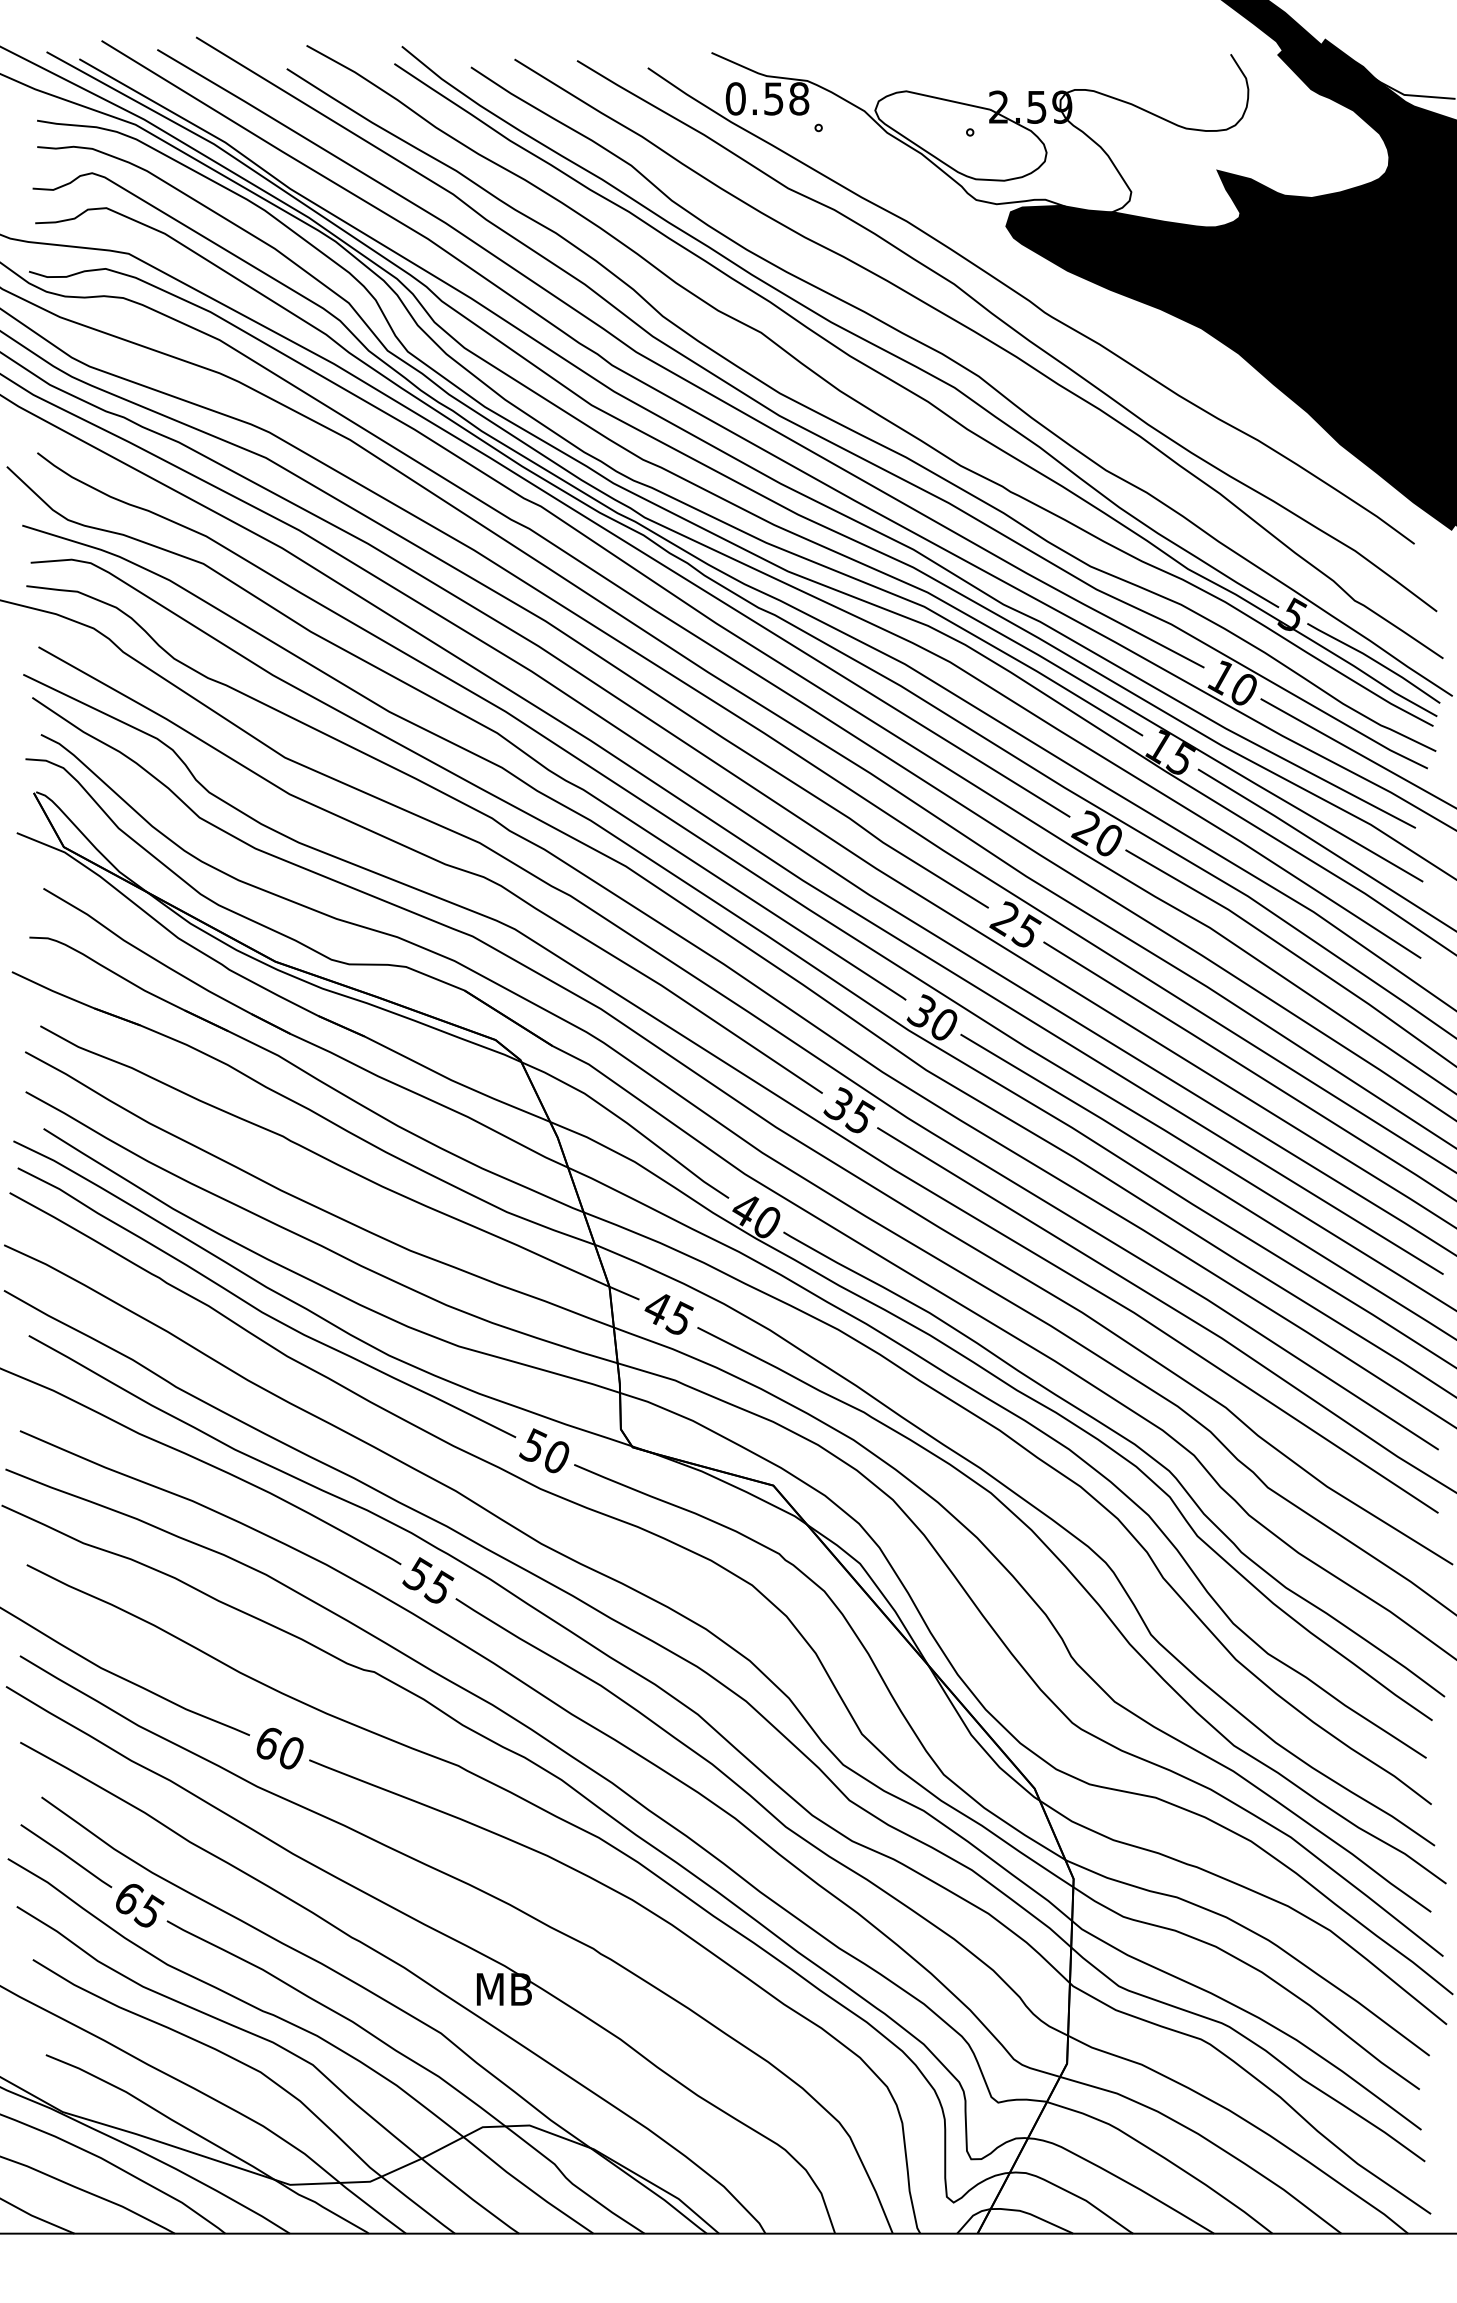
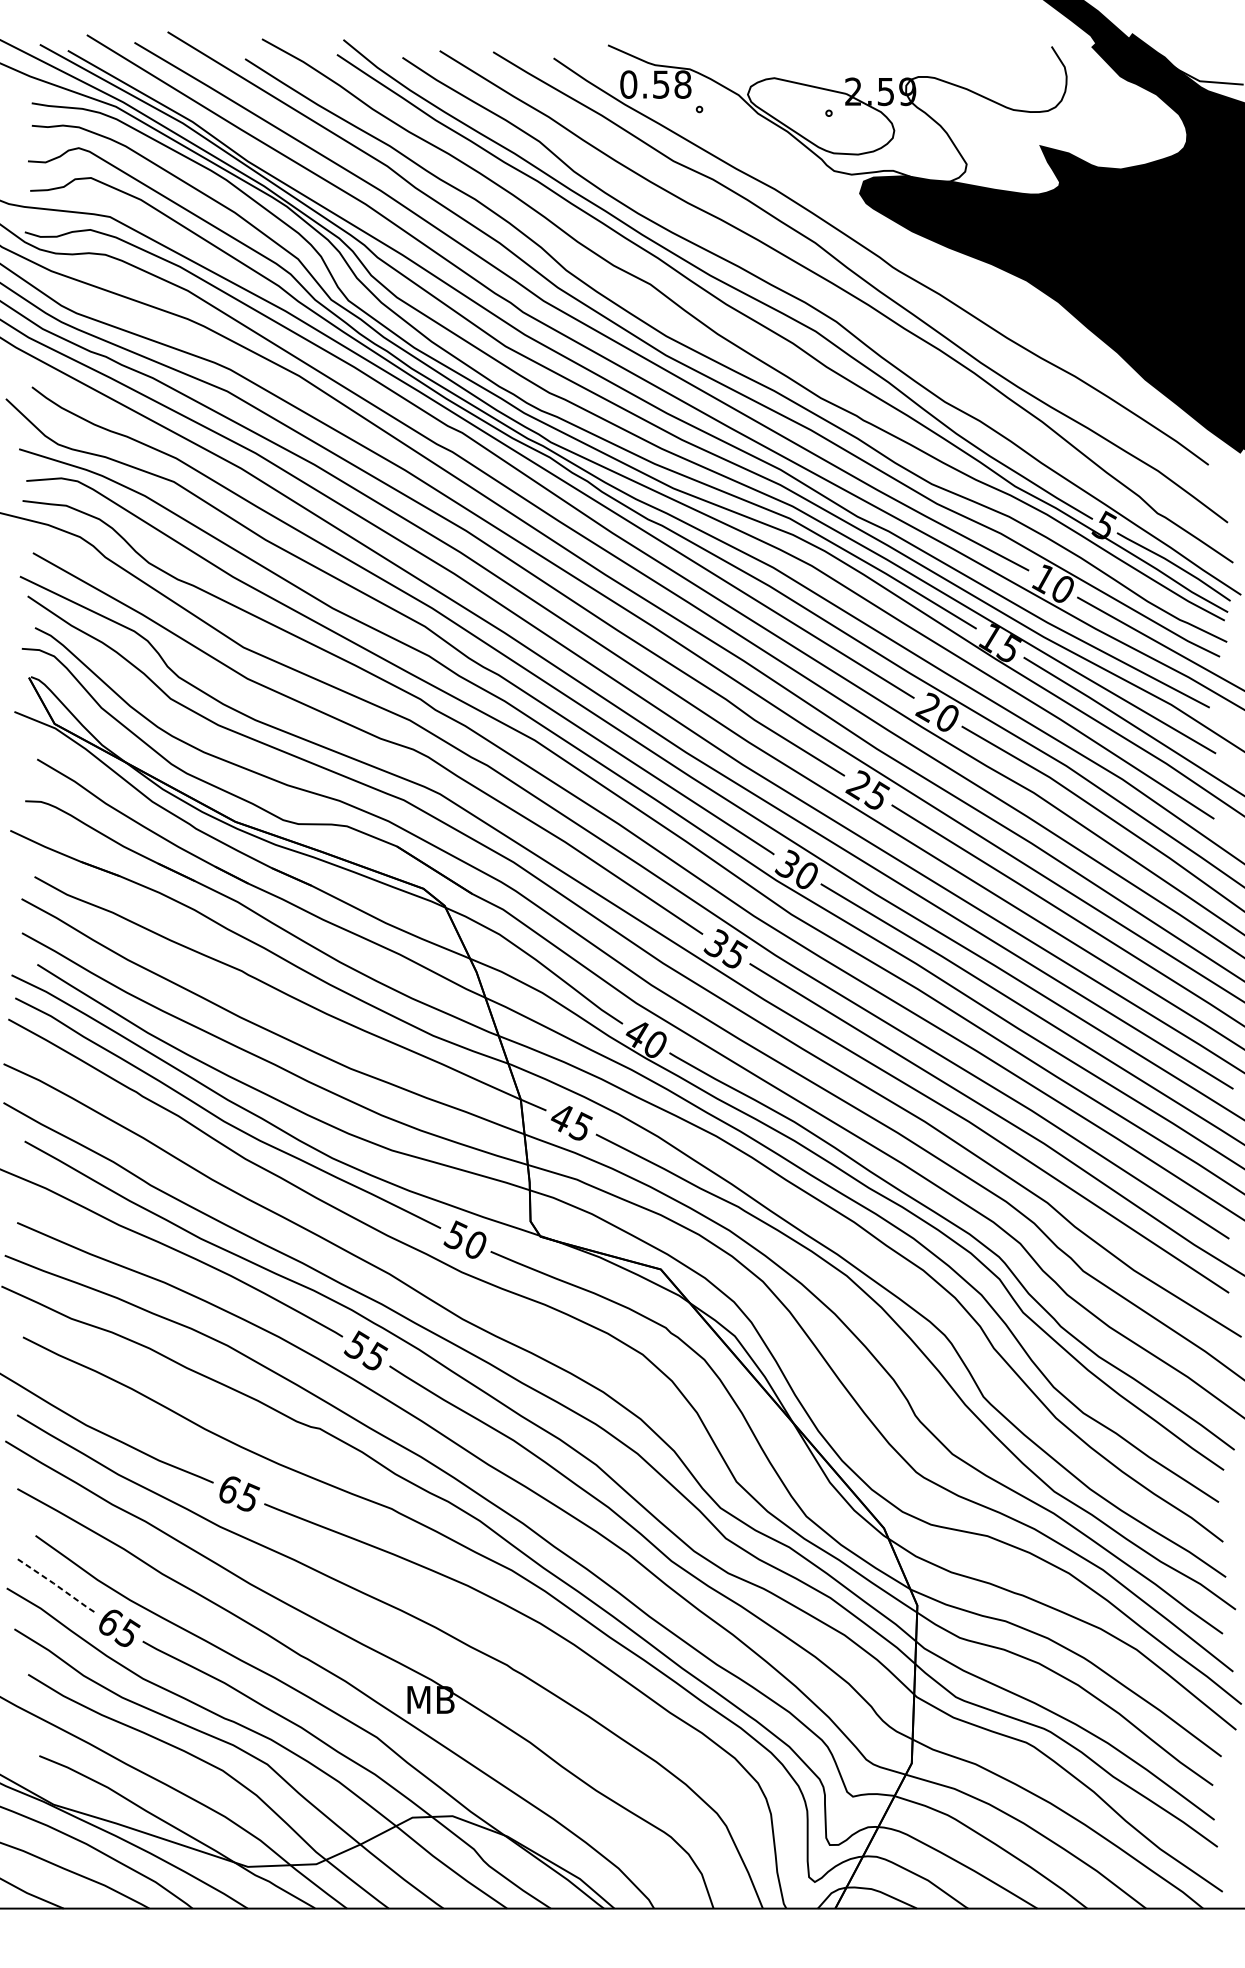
text: (290, 1752) -> (248, 1497), 60 -> 65
line: (66, 1855) -> (56, 1585), solid -> dashed

